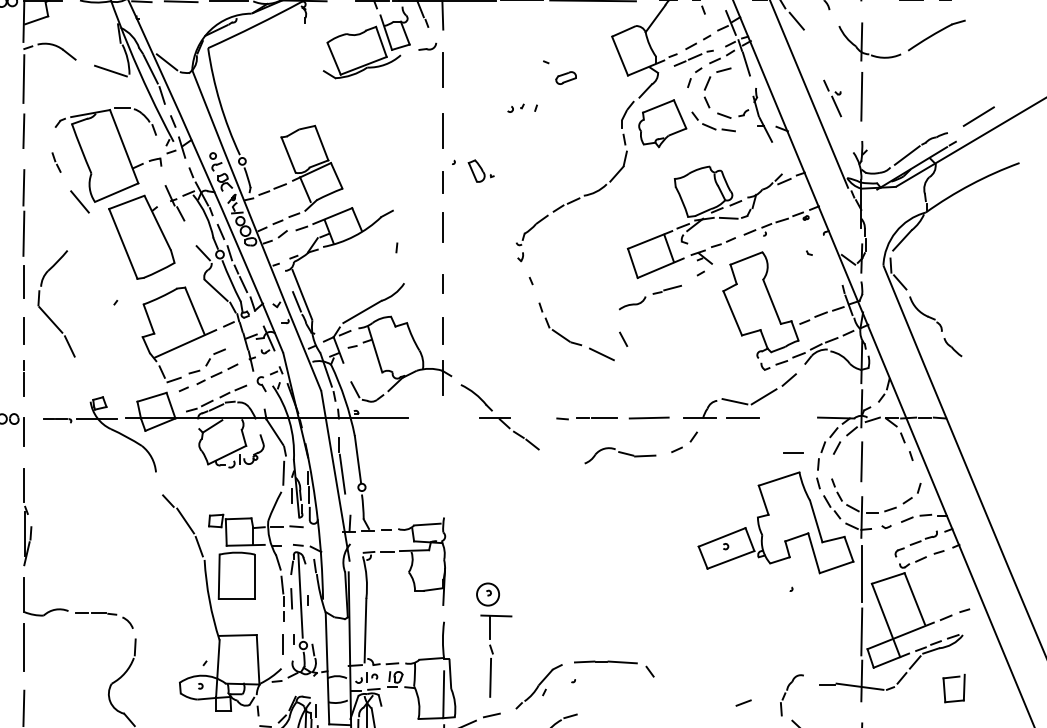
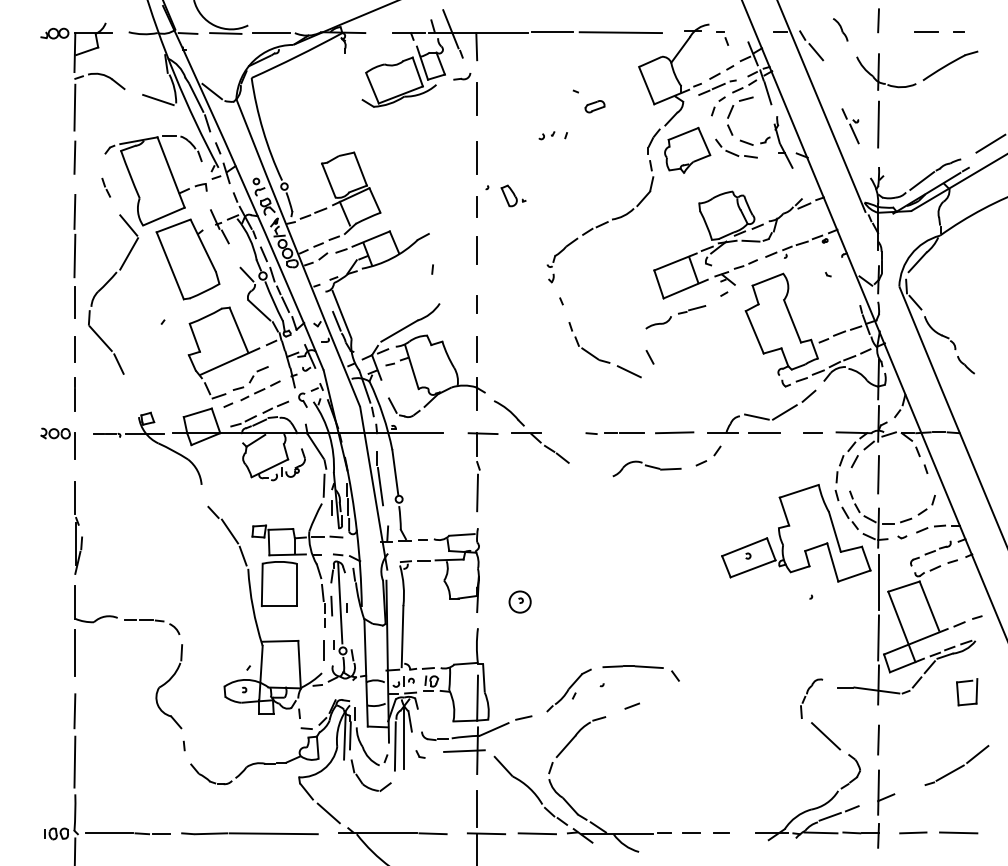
line: (80, 231) -> (129, 253), added
line: (792, 452) -> (812, 432), moved
part: (495, 656) -> (482, 472), moved
line: (742, 702) -> (631, 705), moved

